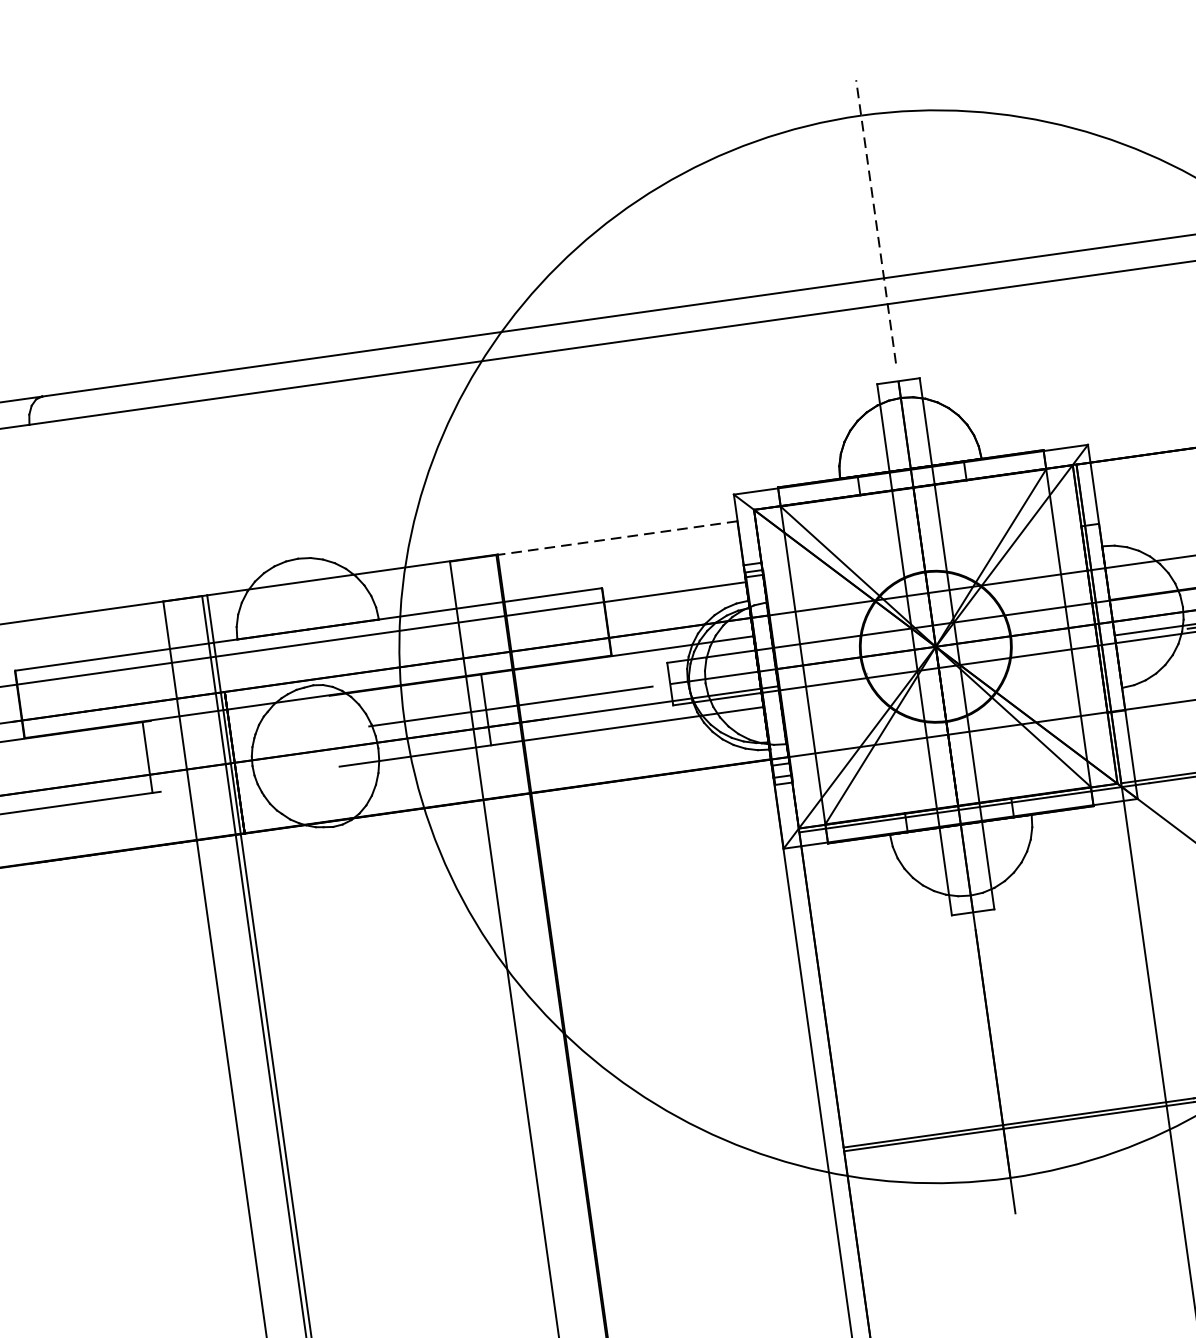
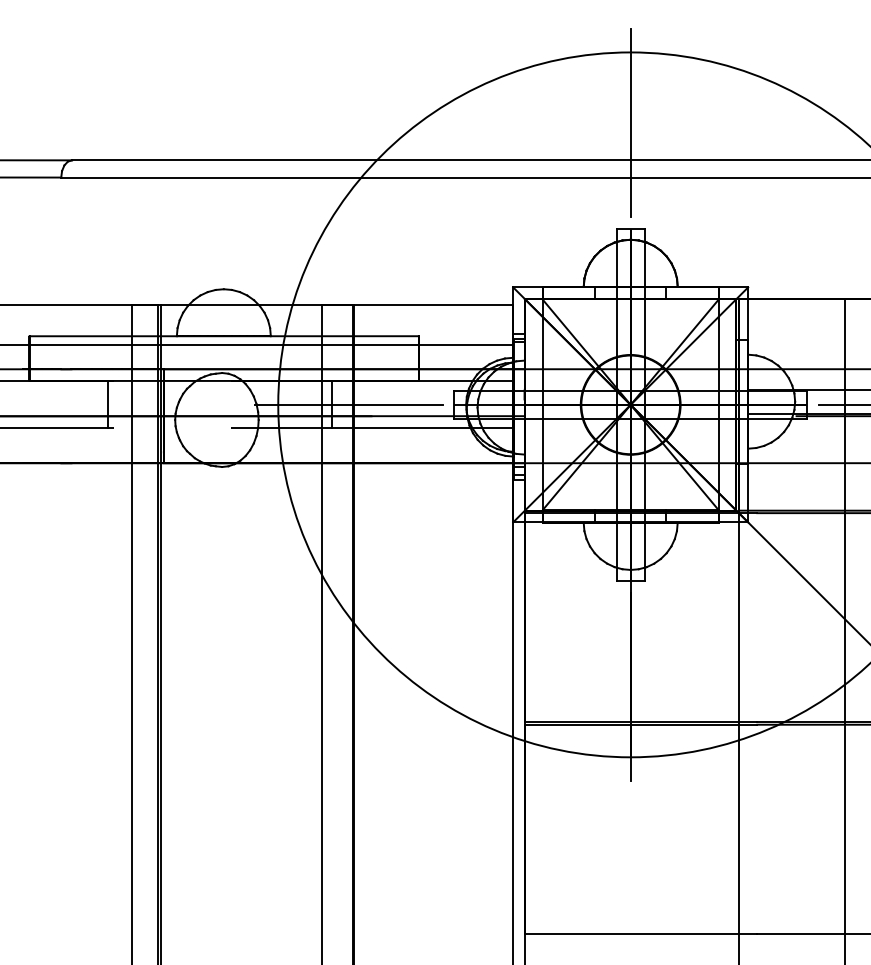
line: (875, 221) -> (630, 122), dashed -> solid
line: (617, 538) -> (433, 305), dashed -> solid

